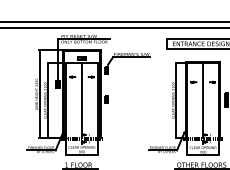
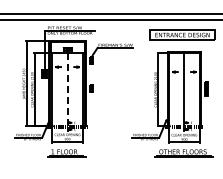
line: (81, 100) -> (67, 89), solid -> dashed

